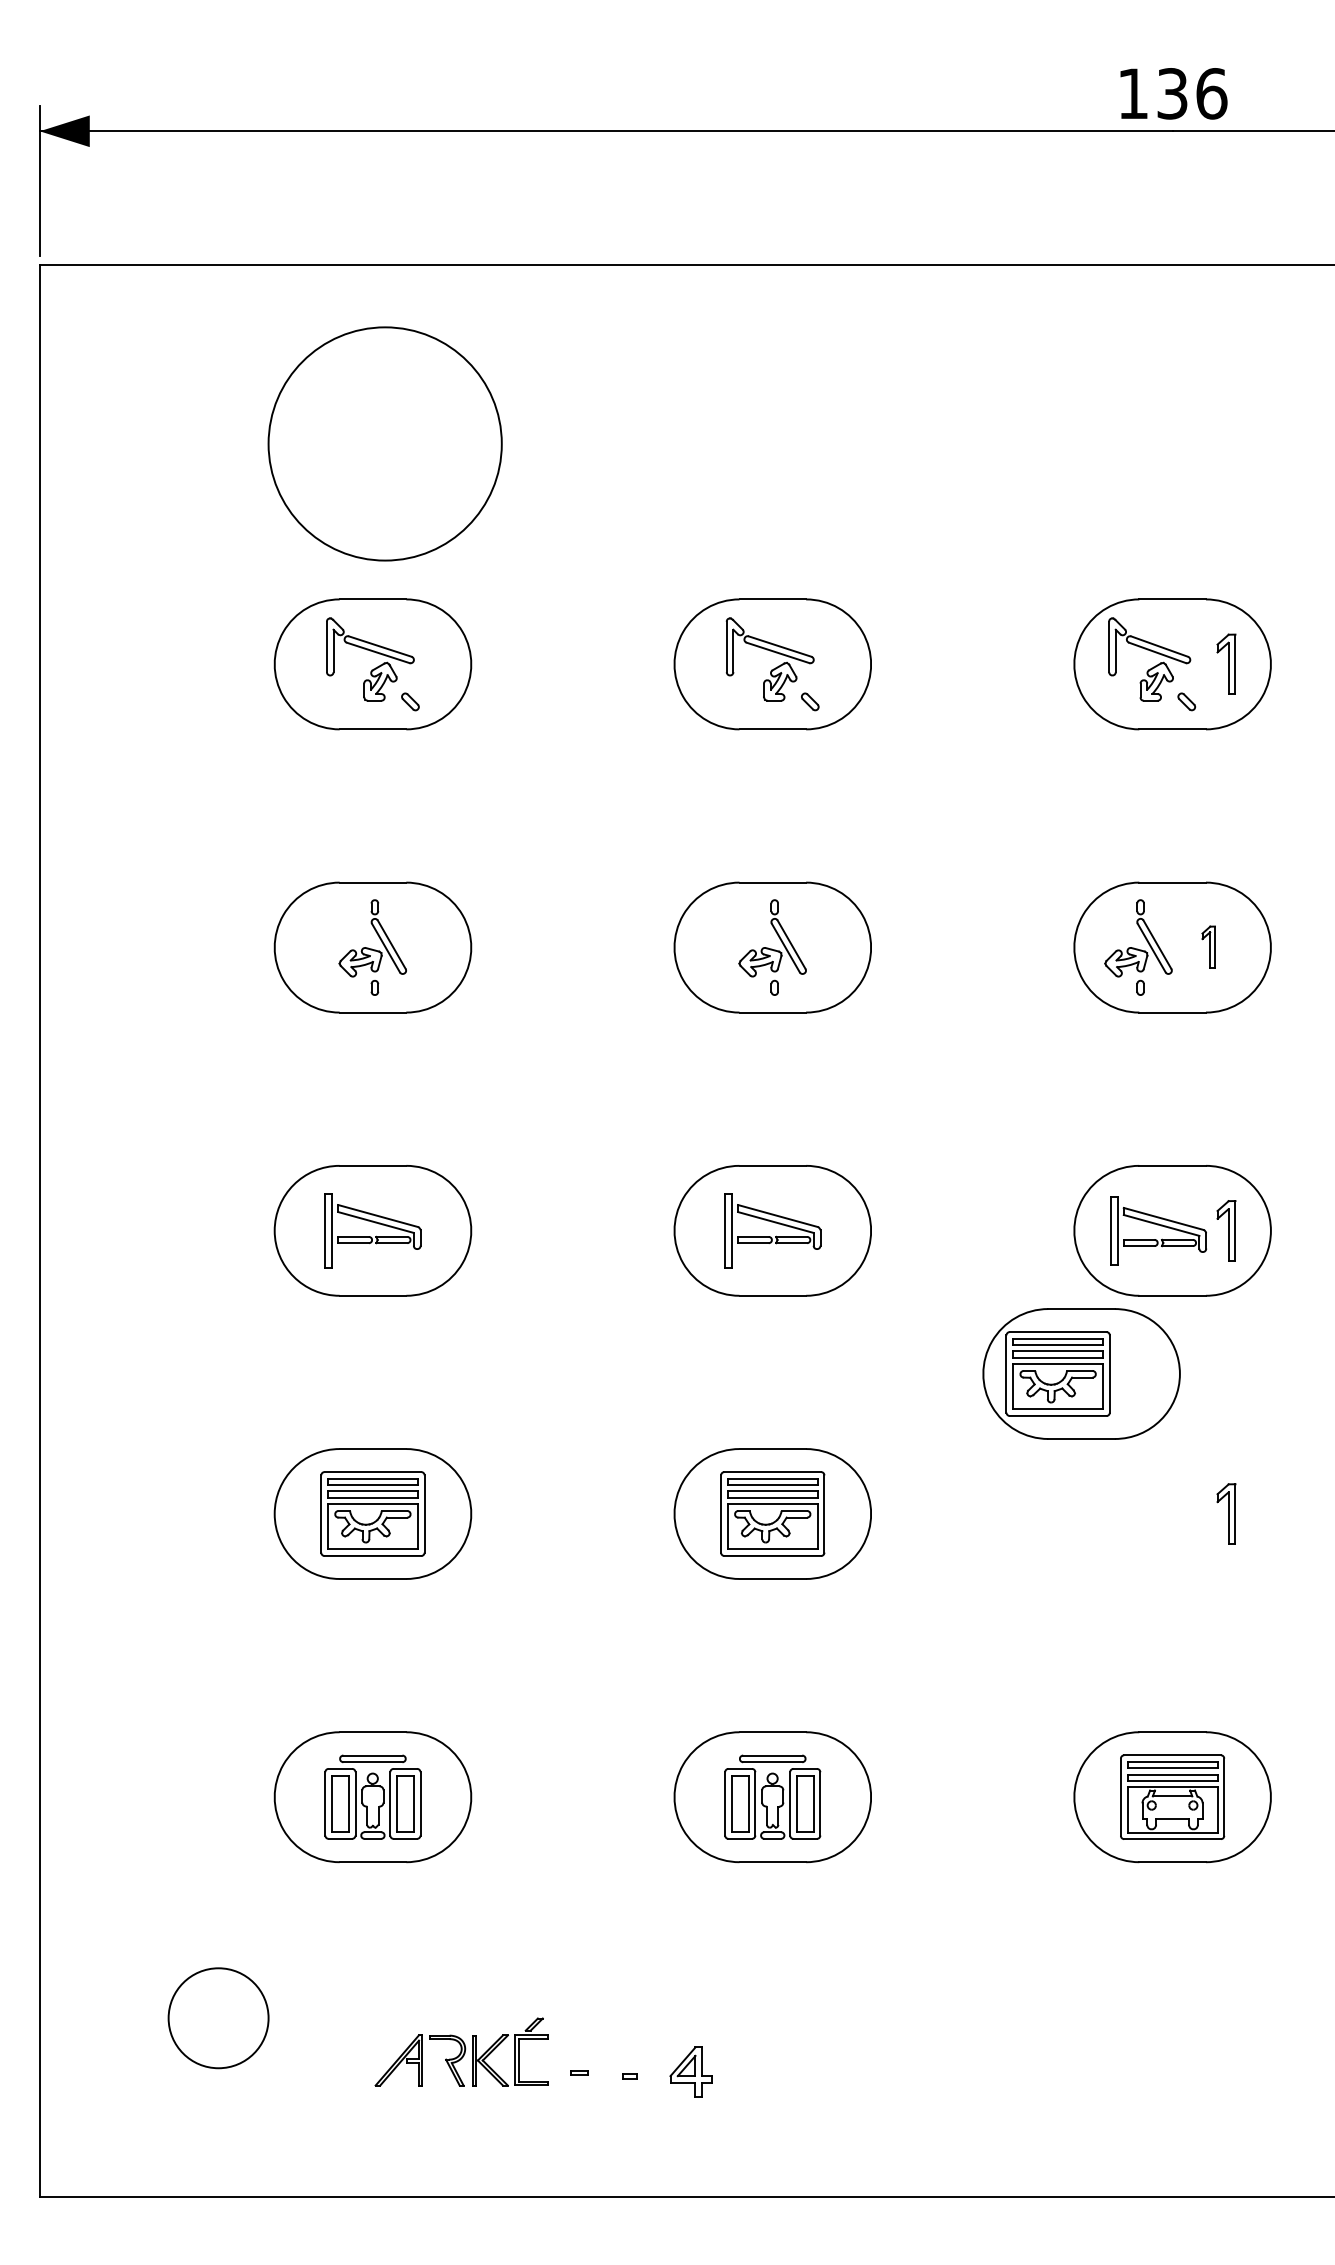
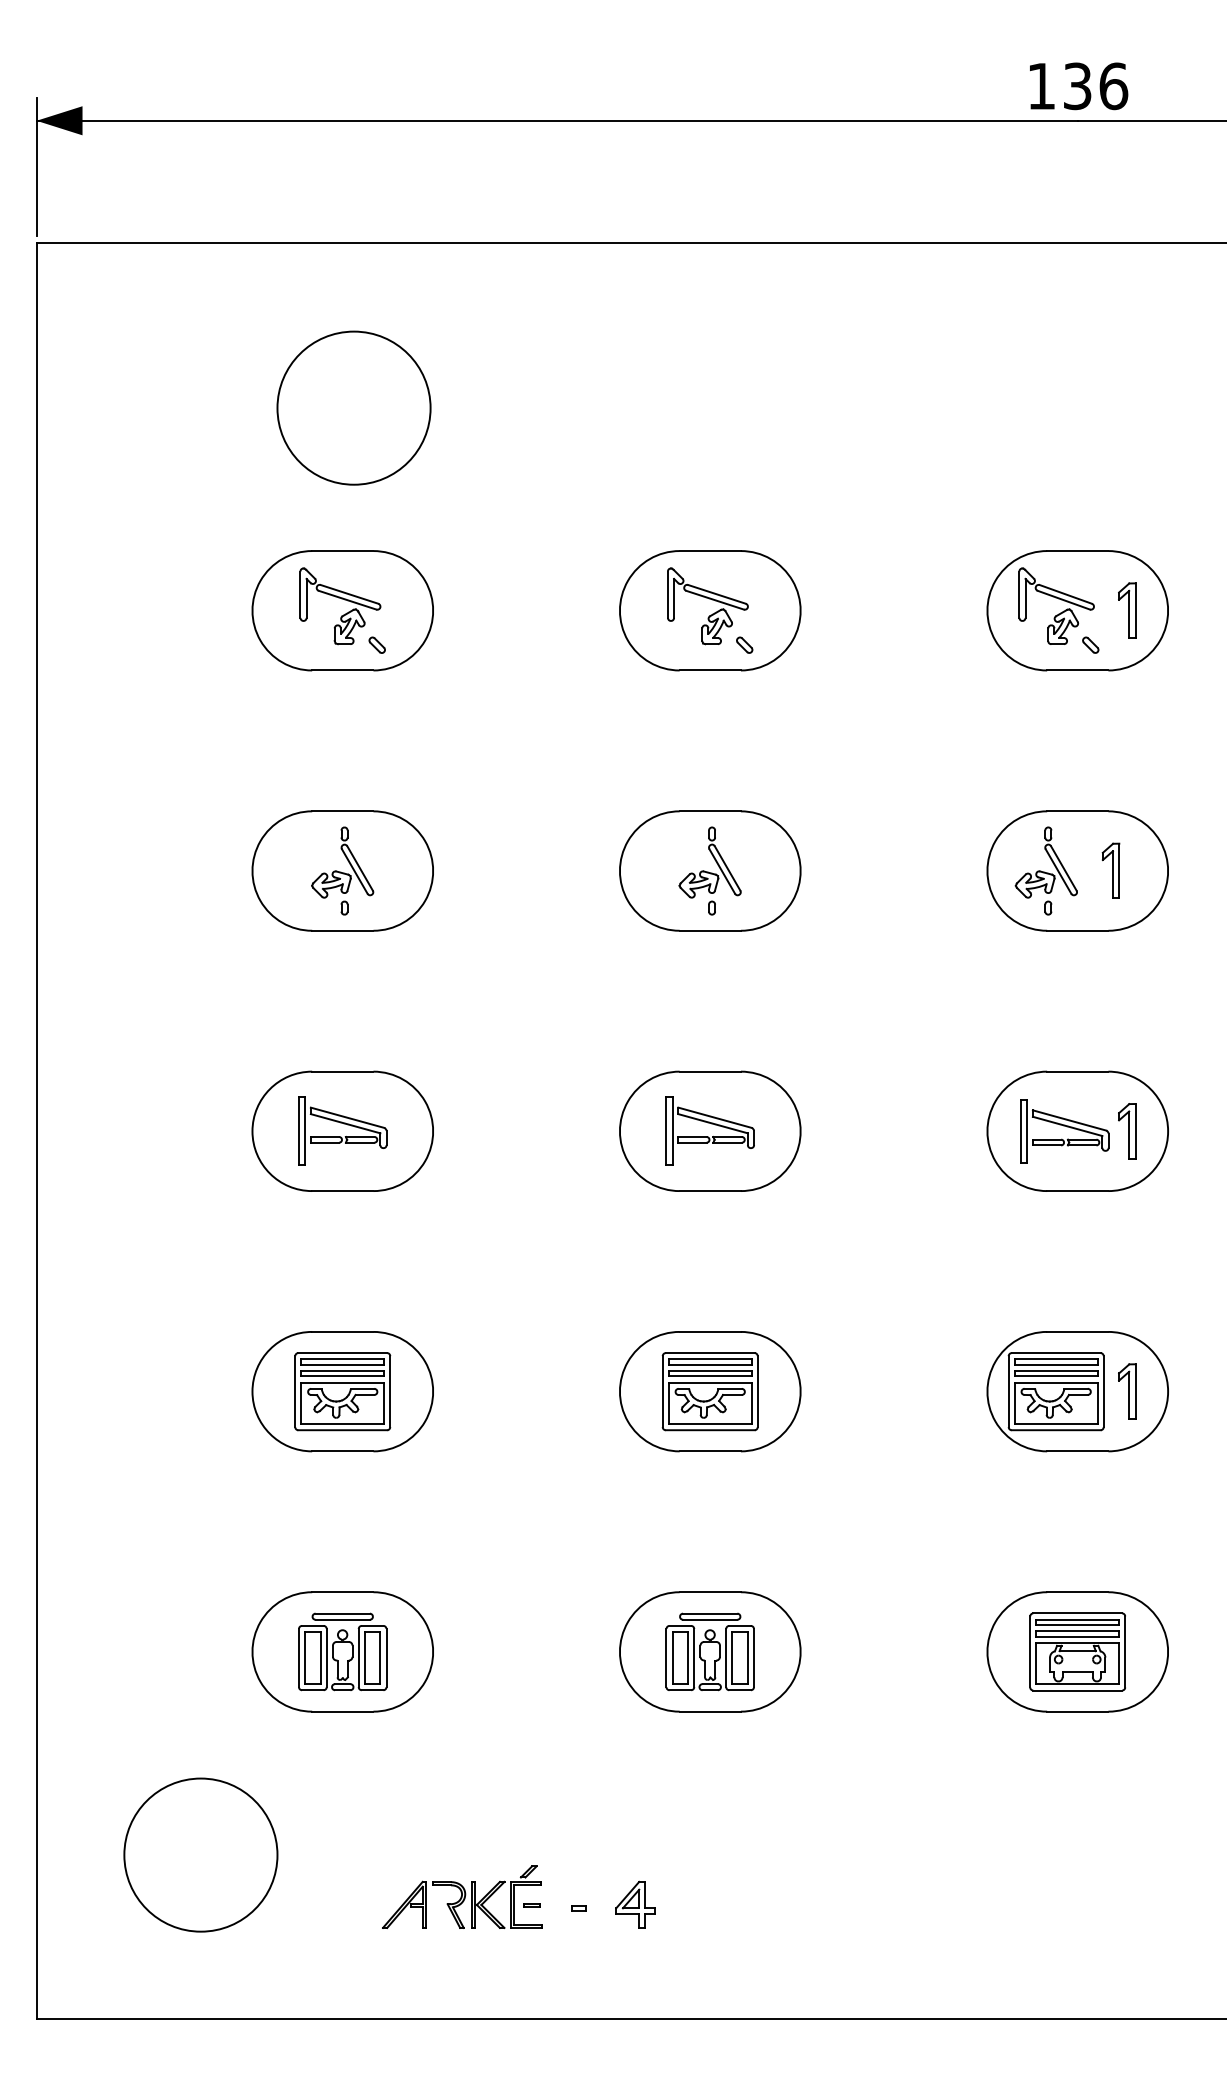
circle: (384, 443) -> (353, 407), size x0.71
part: (1208, 946) -> (1110, 870), size x1.43
part: (1081, 1373) -> (1077, 1391), moved
circle: (218, 2017) -> (200, 1854), size x1.67
part: (461, 2051) -> (461, 1896), moved

